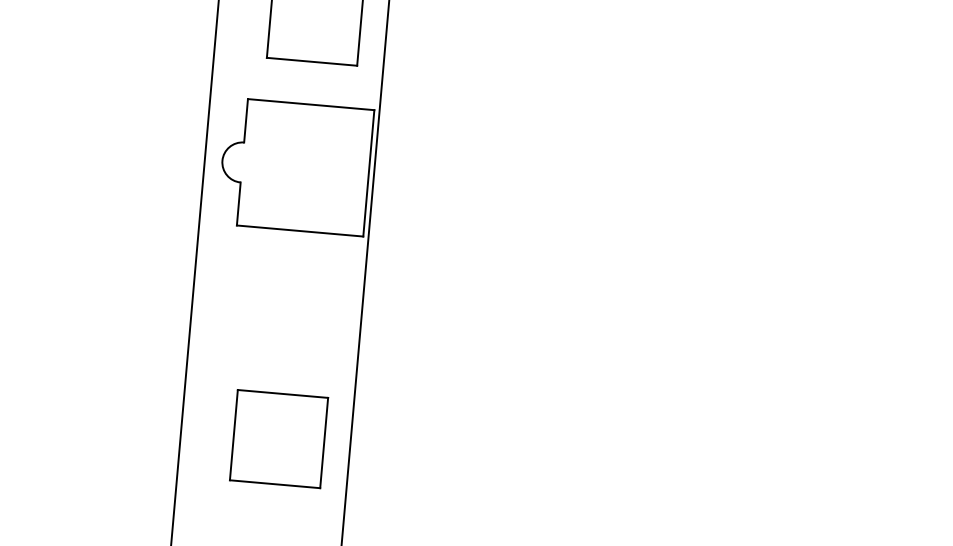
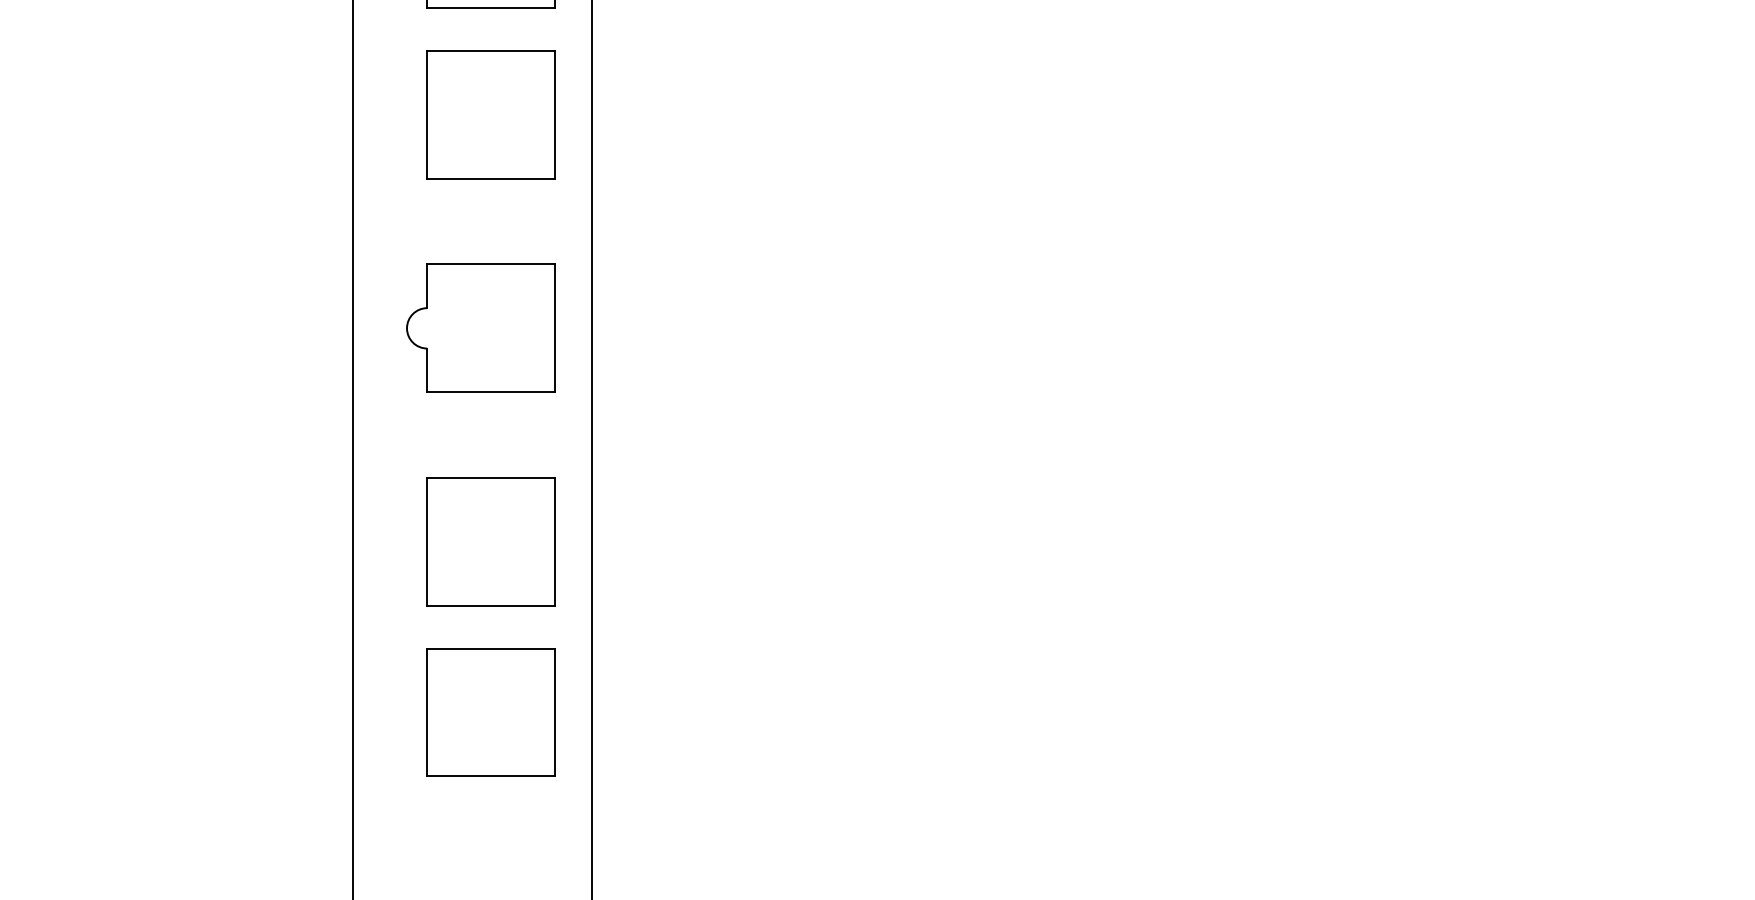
part: (295, 166) -> (480, 327), size x0.71
part: (289, 318) -> (490, 541), added

